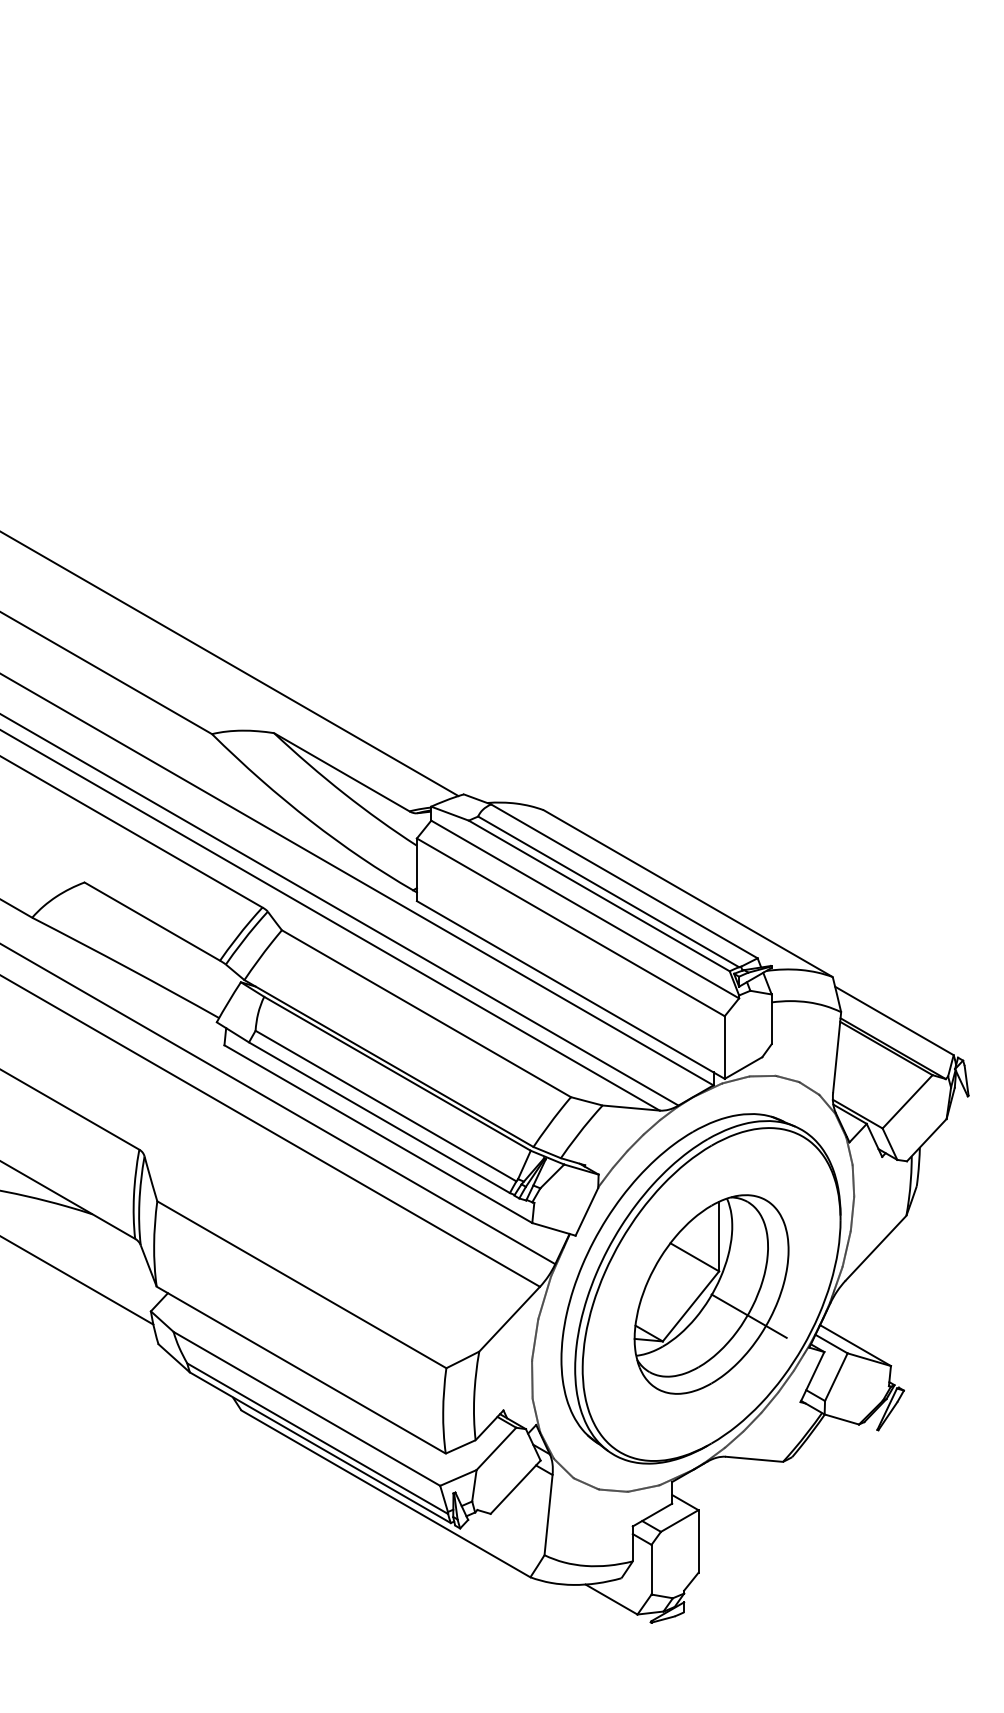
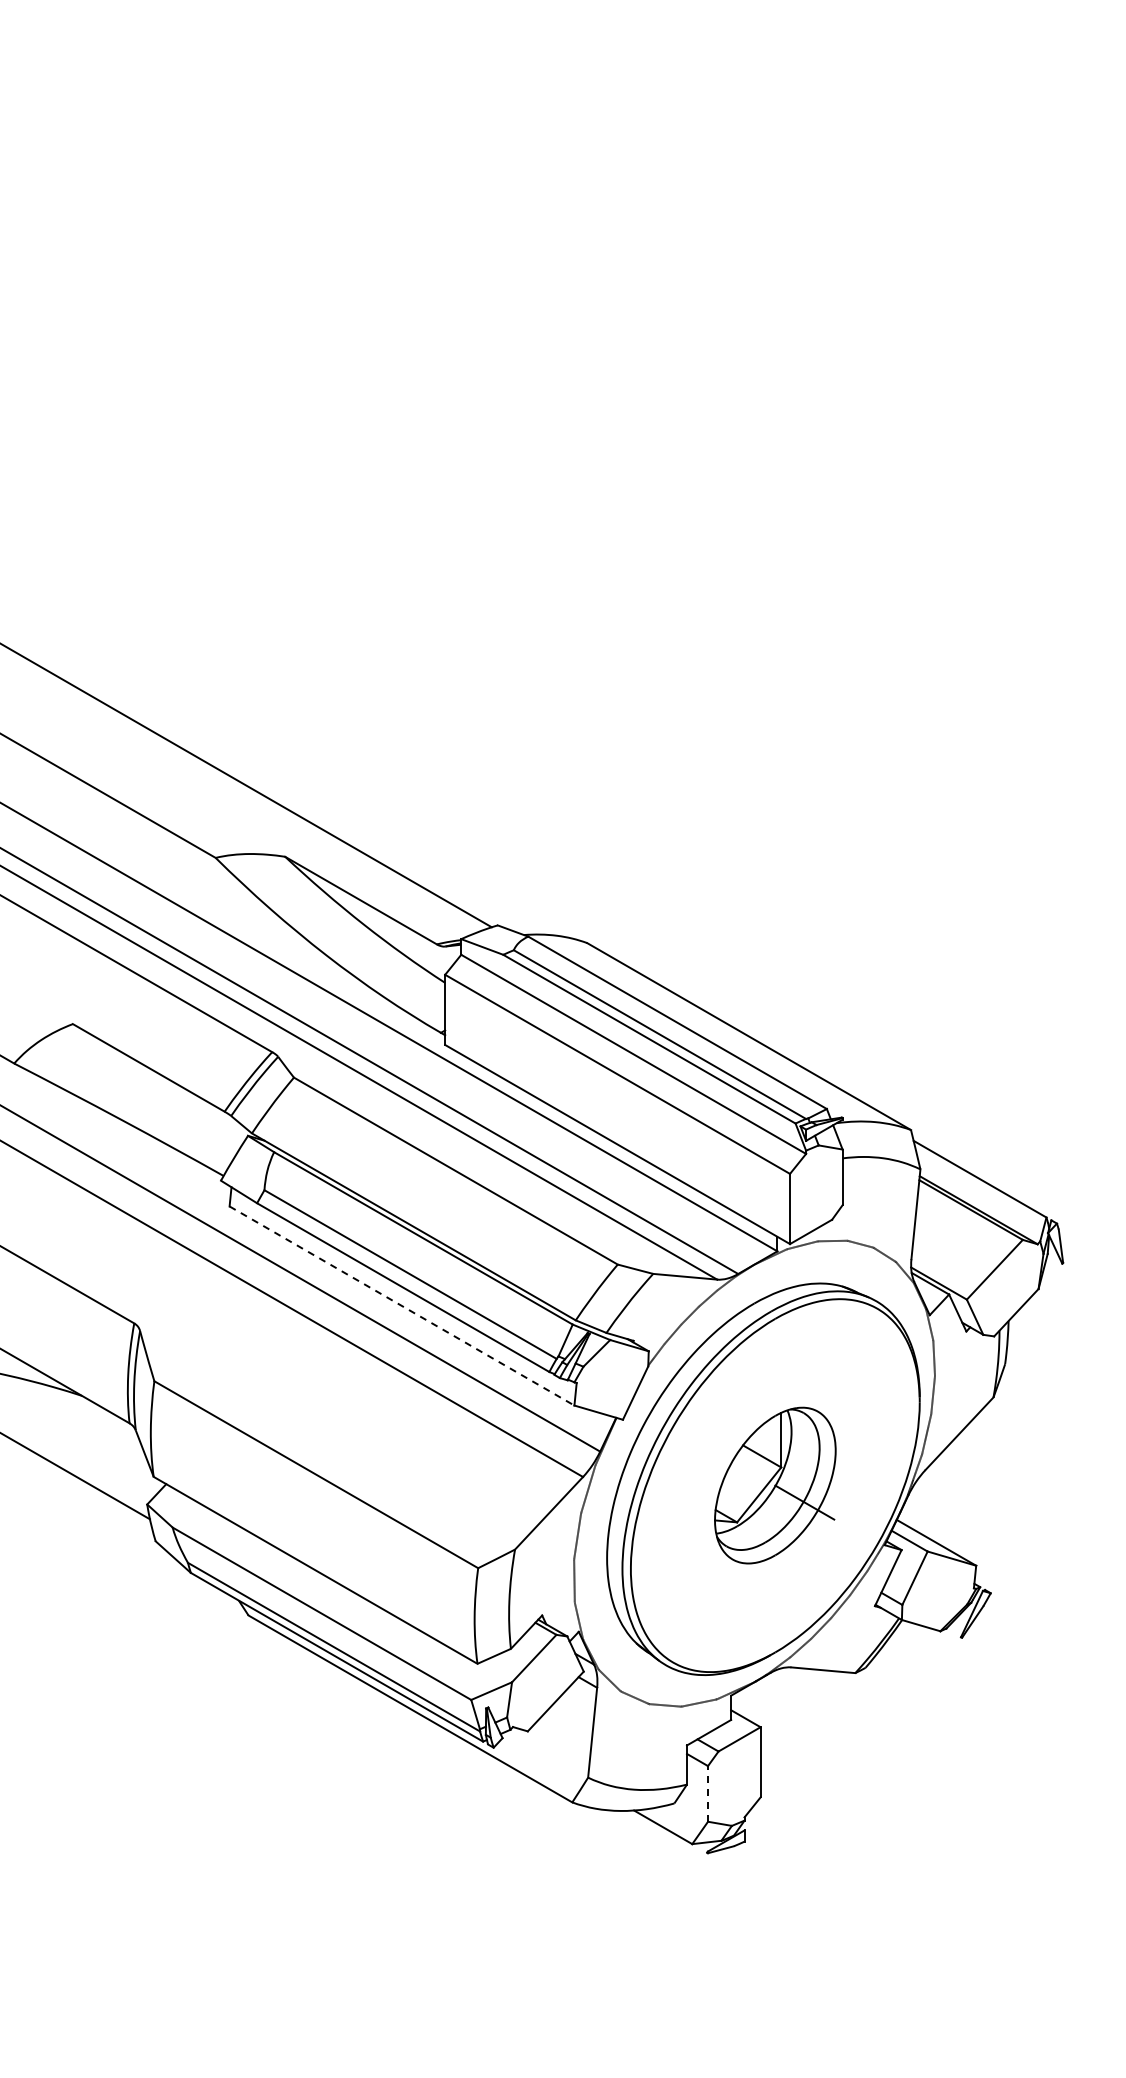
line: (378, 1134) -> (402, 1306), solid -> dashed
part: (711, 1294) -> (775, 1485), size x0.7
line: (651, 1569) -> (708, 1793), solid -> dashed

